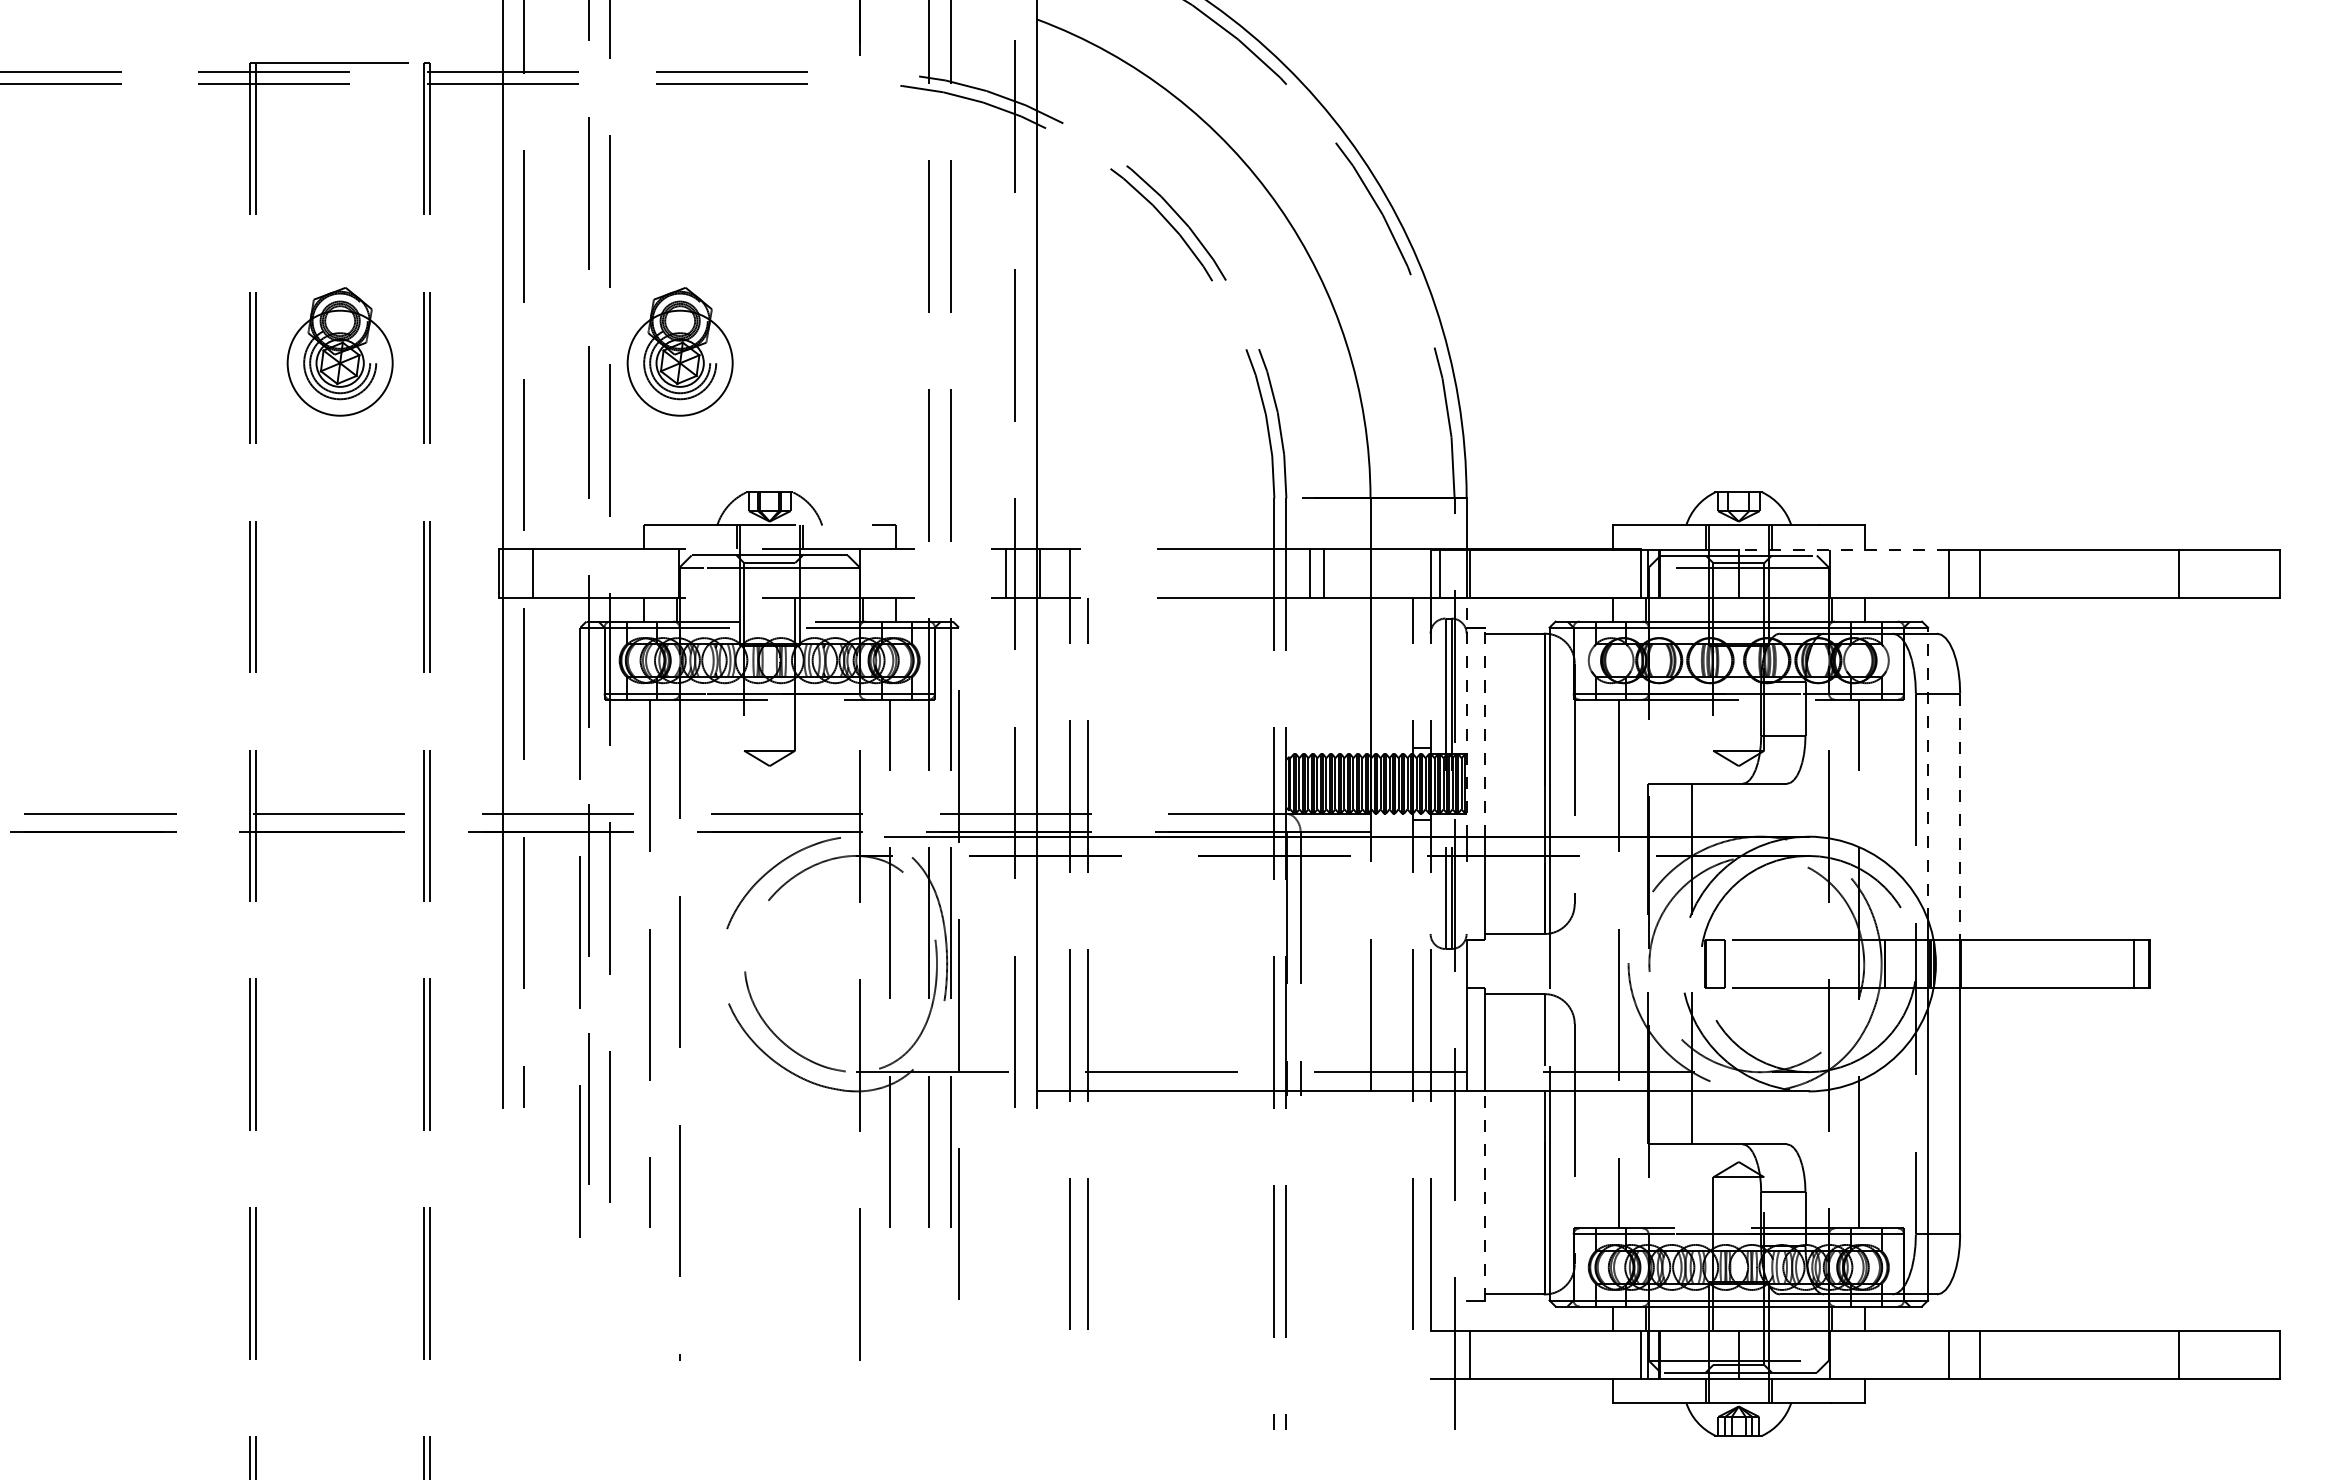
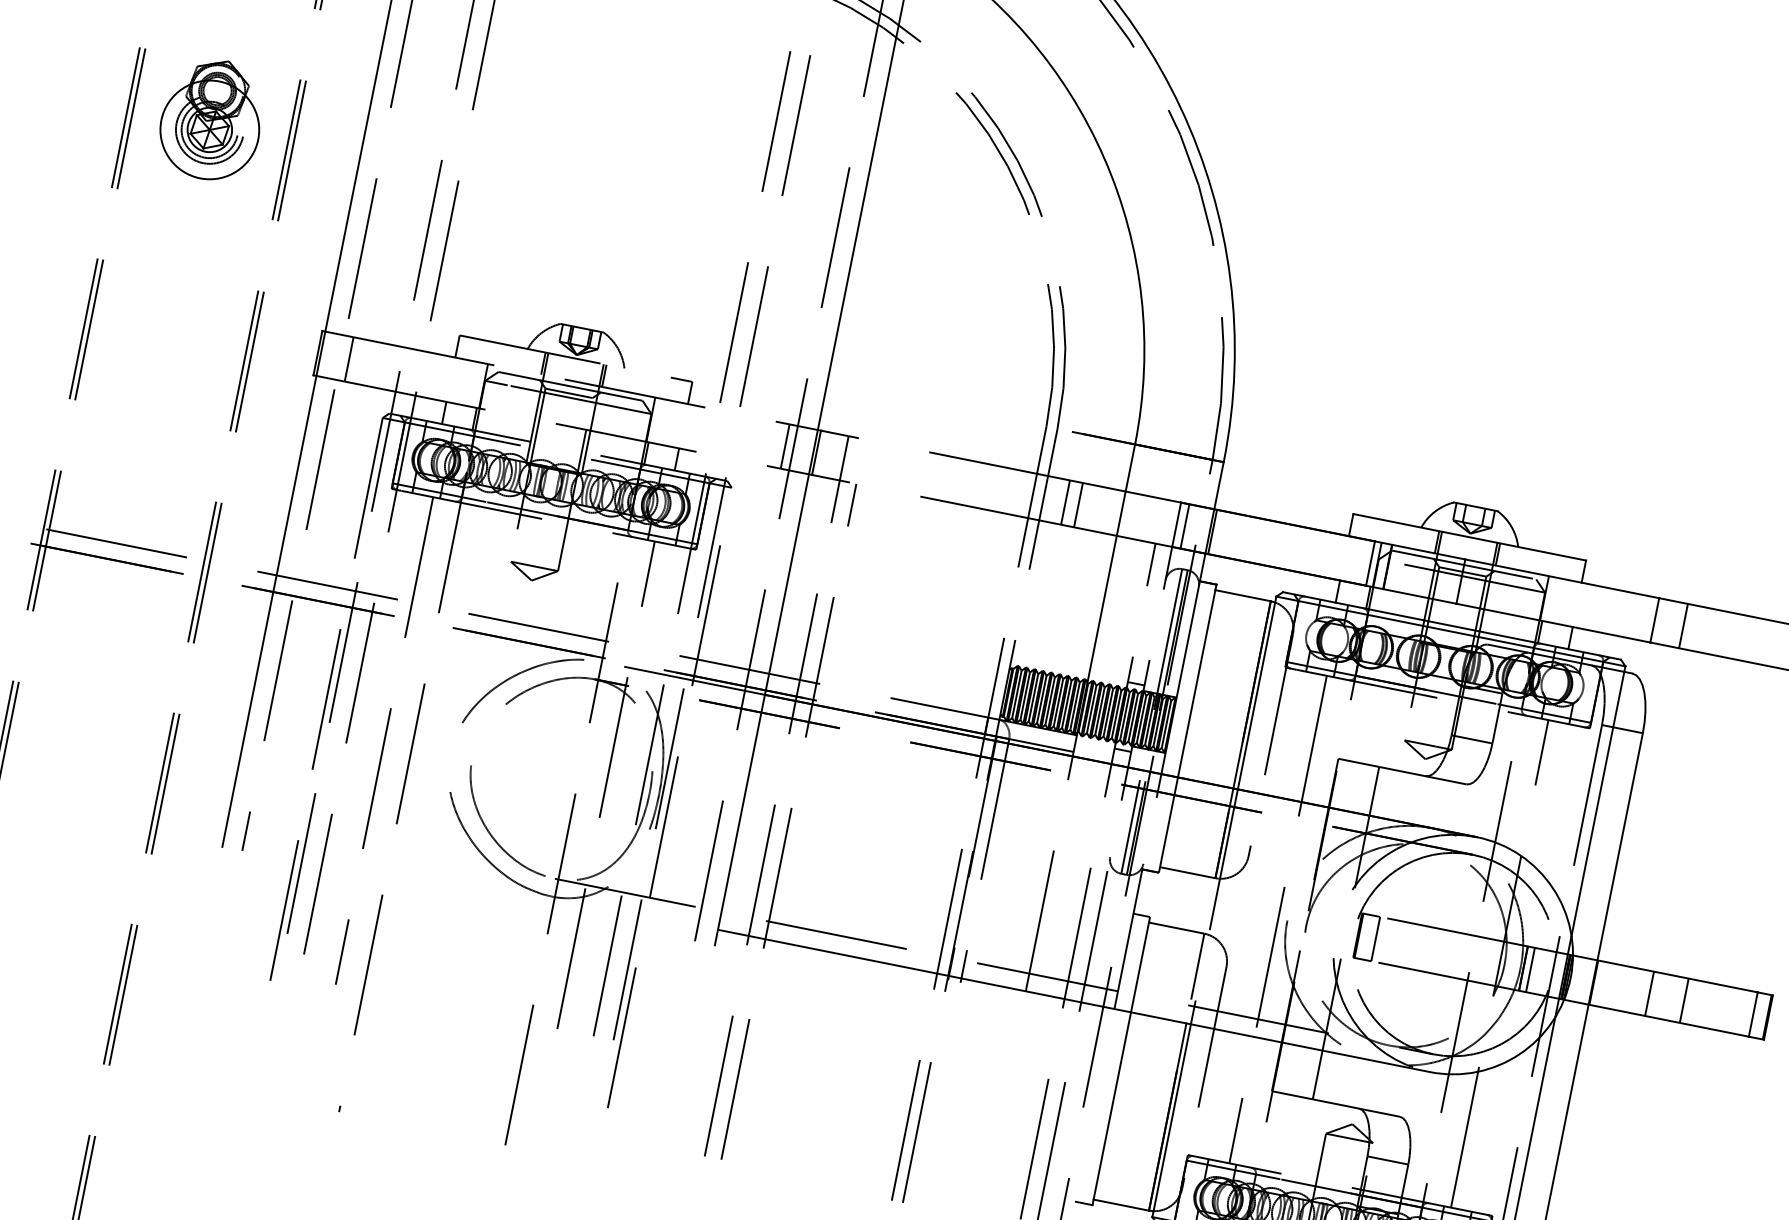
part: (679, 351) -> (524, 181), removed
line: (1843, 549) -> (1561, 578), dashed -> solid
line: (1466, 717) -> (1183, 664), dashed -> solid
line: (1484, 732) -> (1197, 681), dashed -> solid
line: (1928, 773) -> (1598, 800), dashed -> solid
line: (1960, 817) -> (1620, 847), dashed -> solid
line: (1892, 964) -> (1530, 970), added
line: (2021, 964) -> (1649, 994), added
line: (2059, 964) -> (1684, 1001), added
line: (1484, 1195) -> (1111, 1108), dashed -> solid

